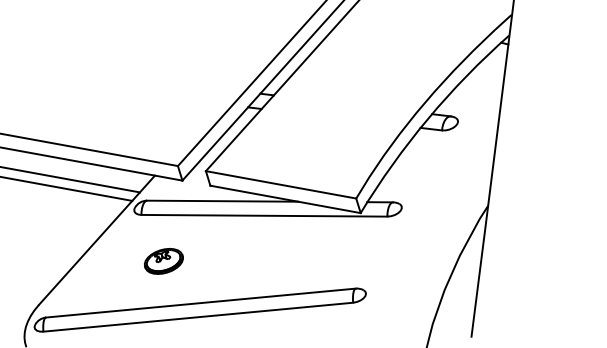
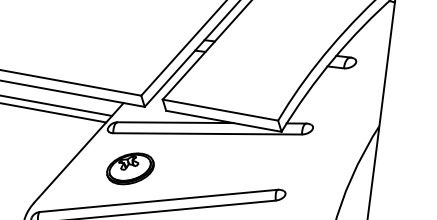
part: (163, 261) -> (130, 168), size x1.6

